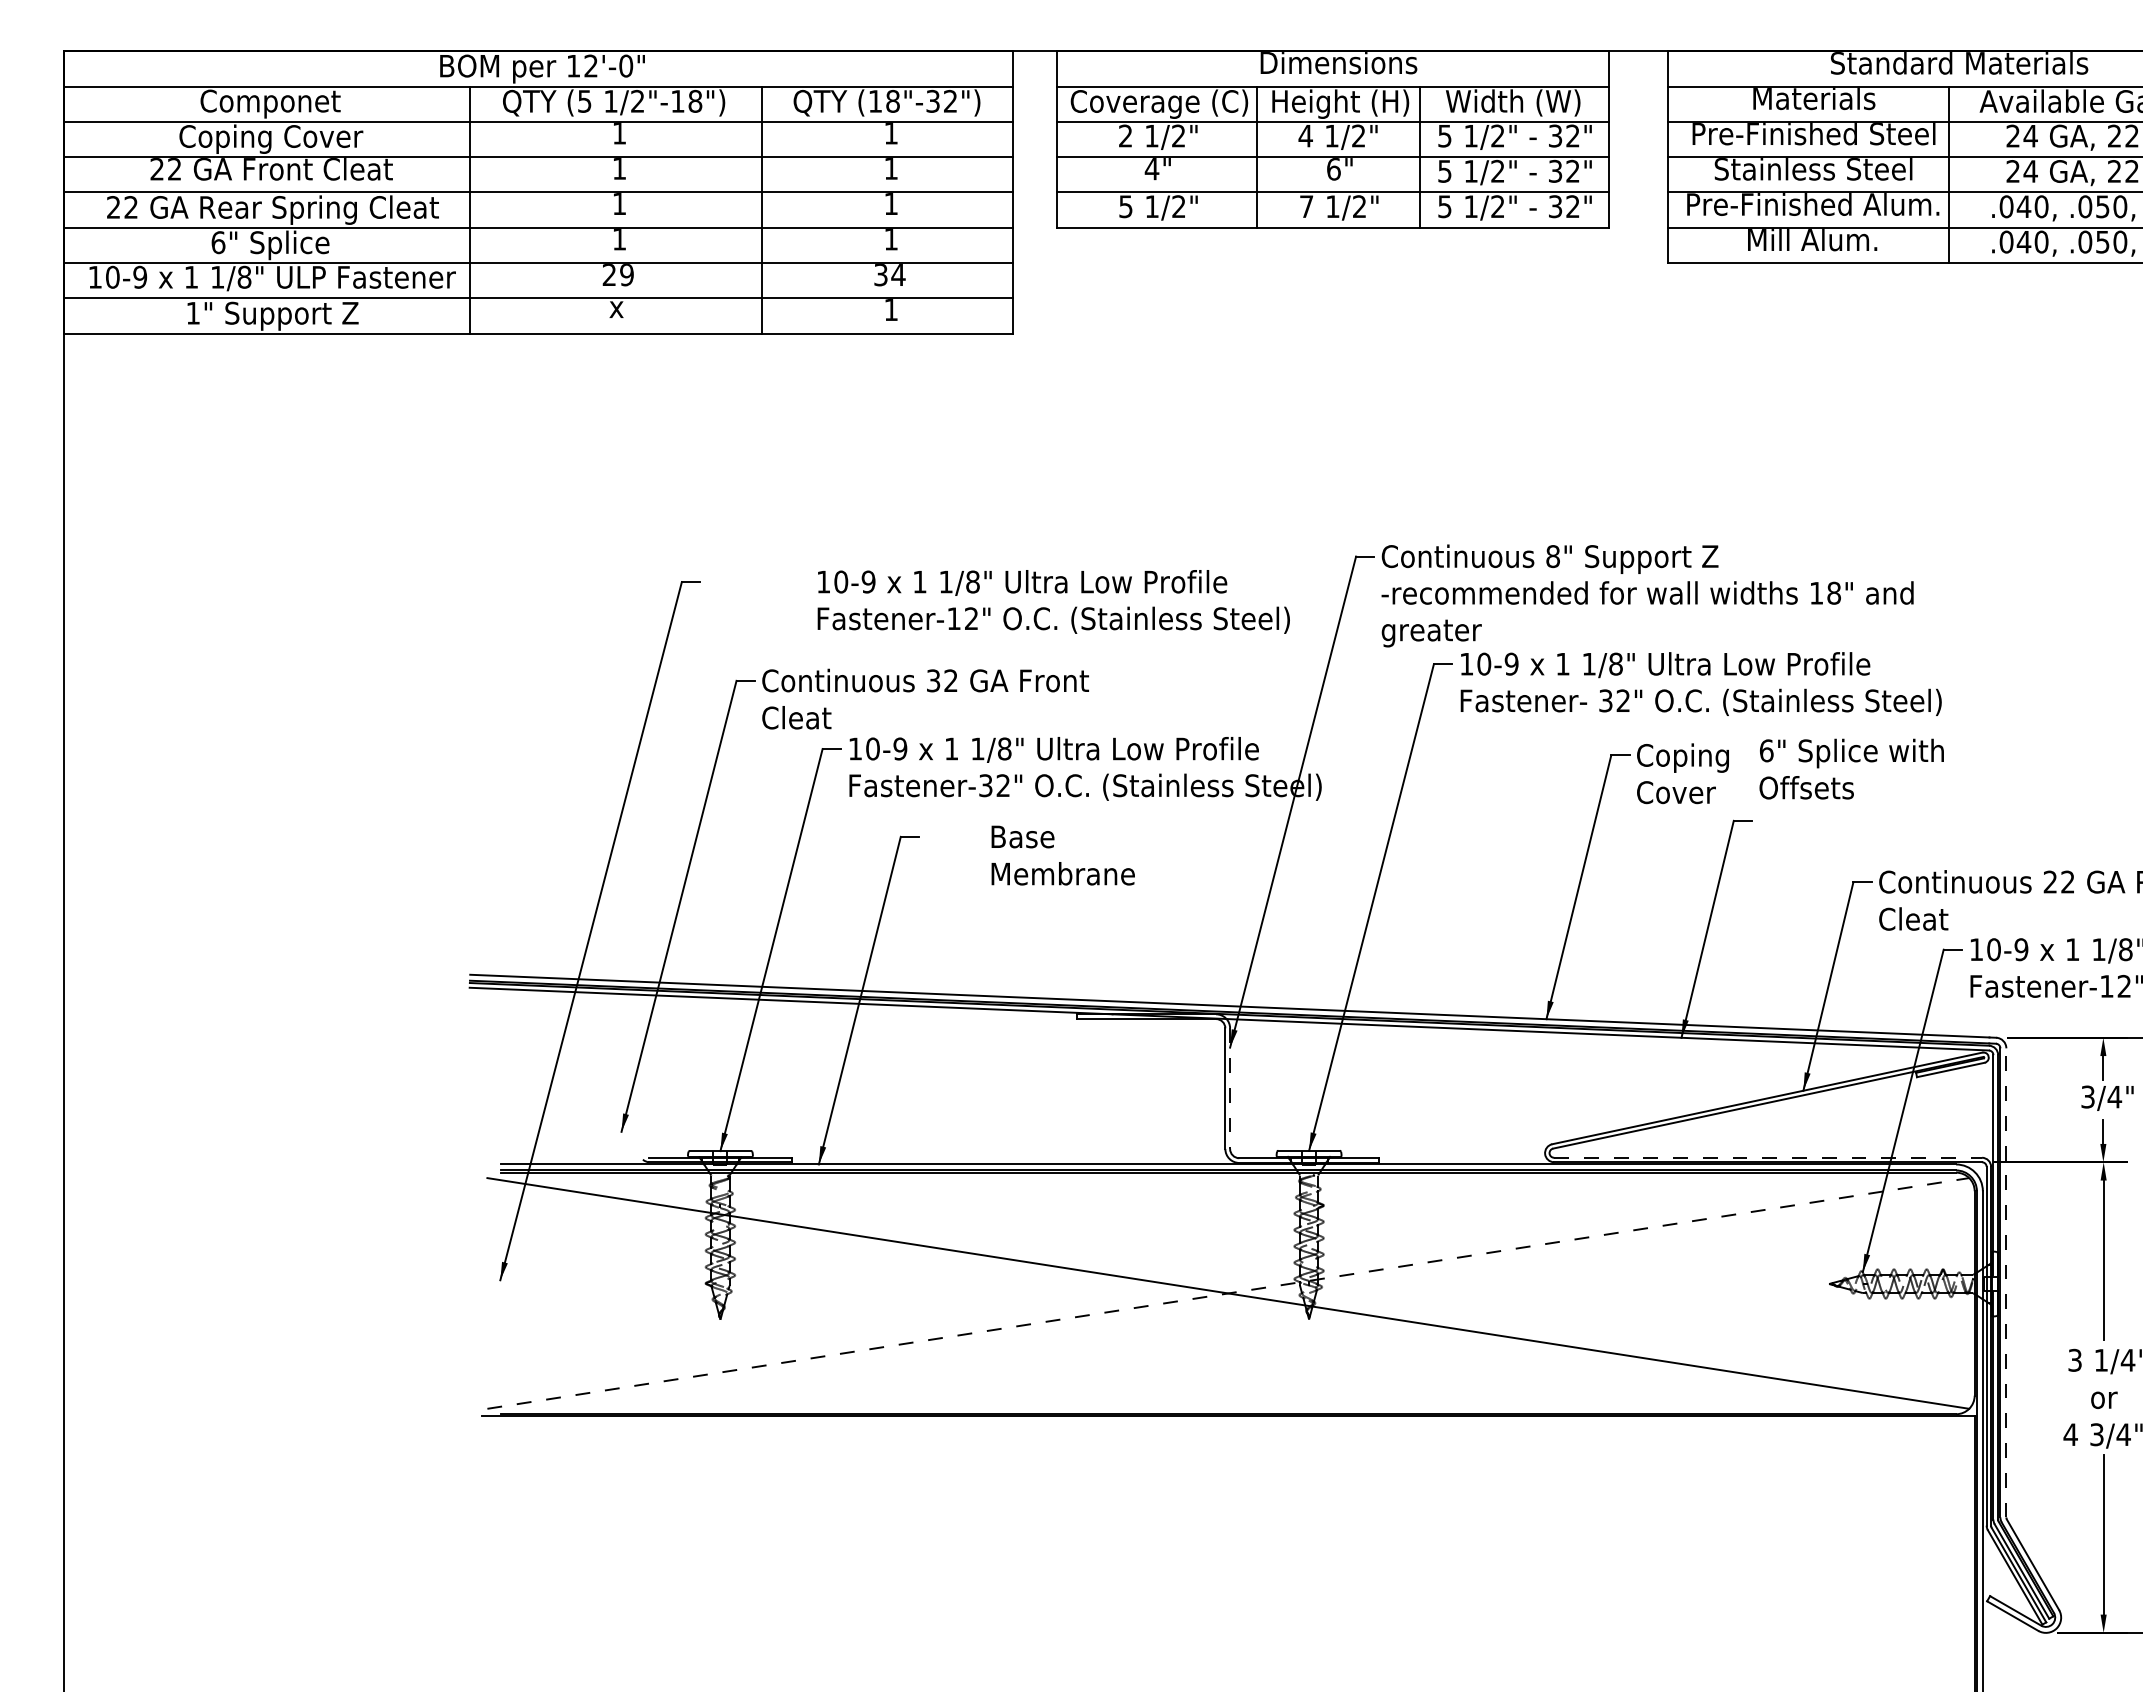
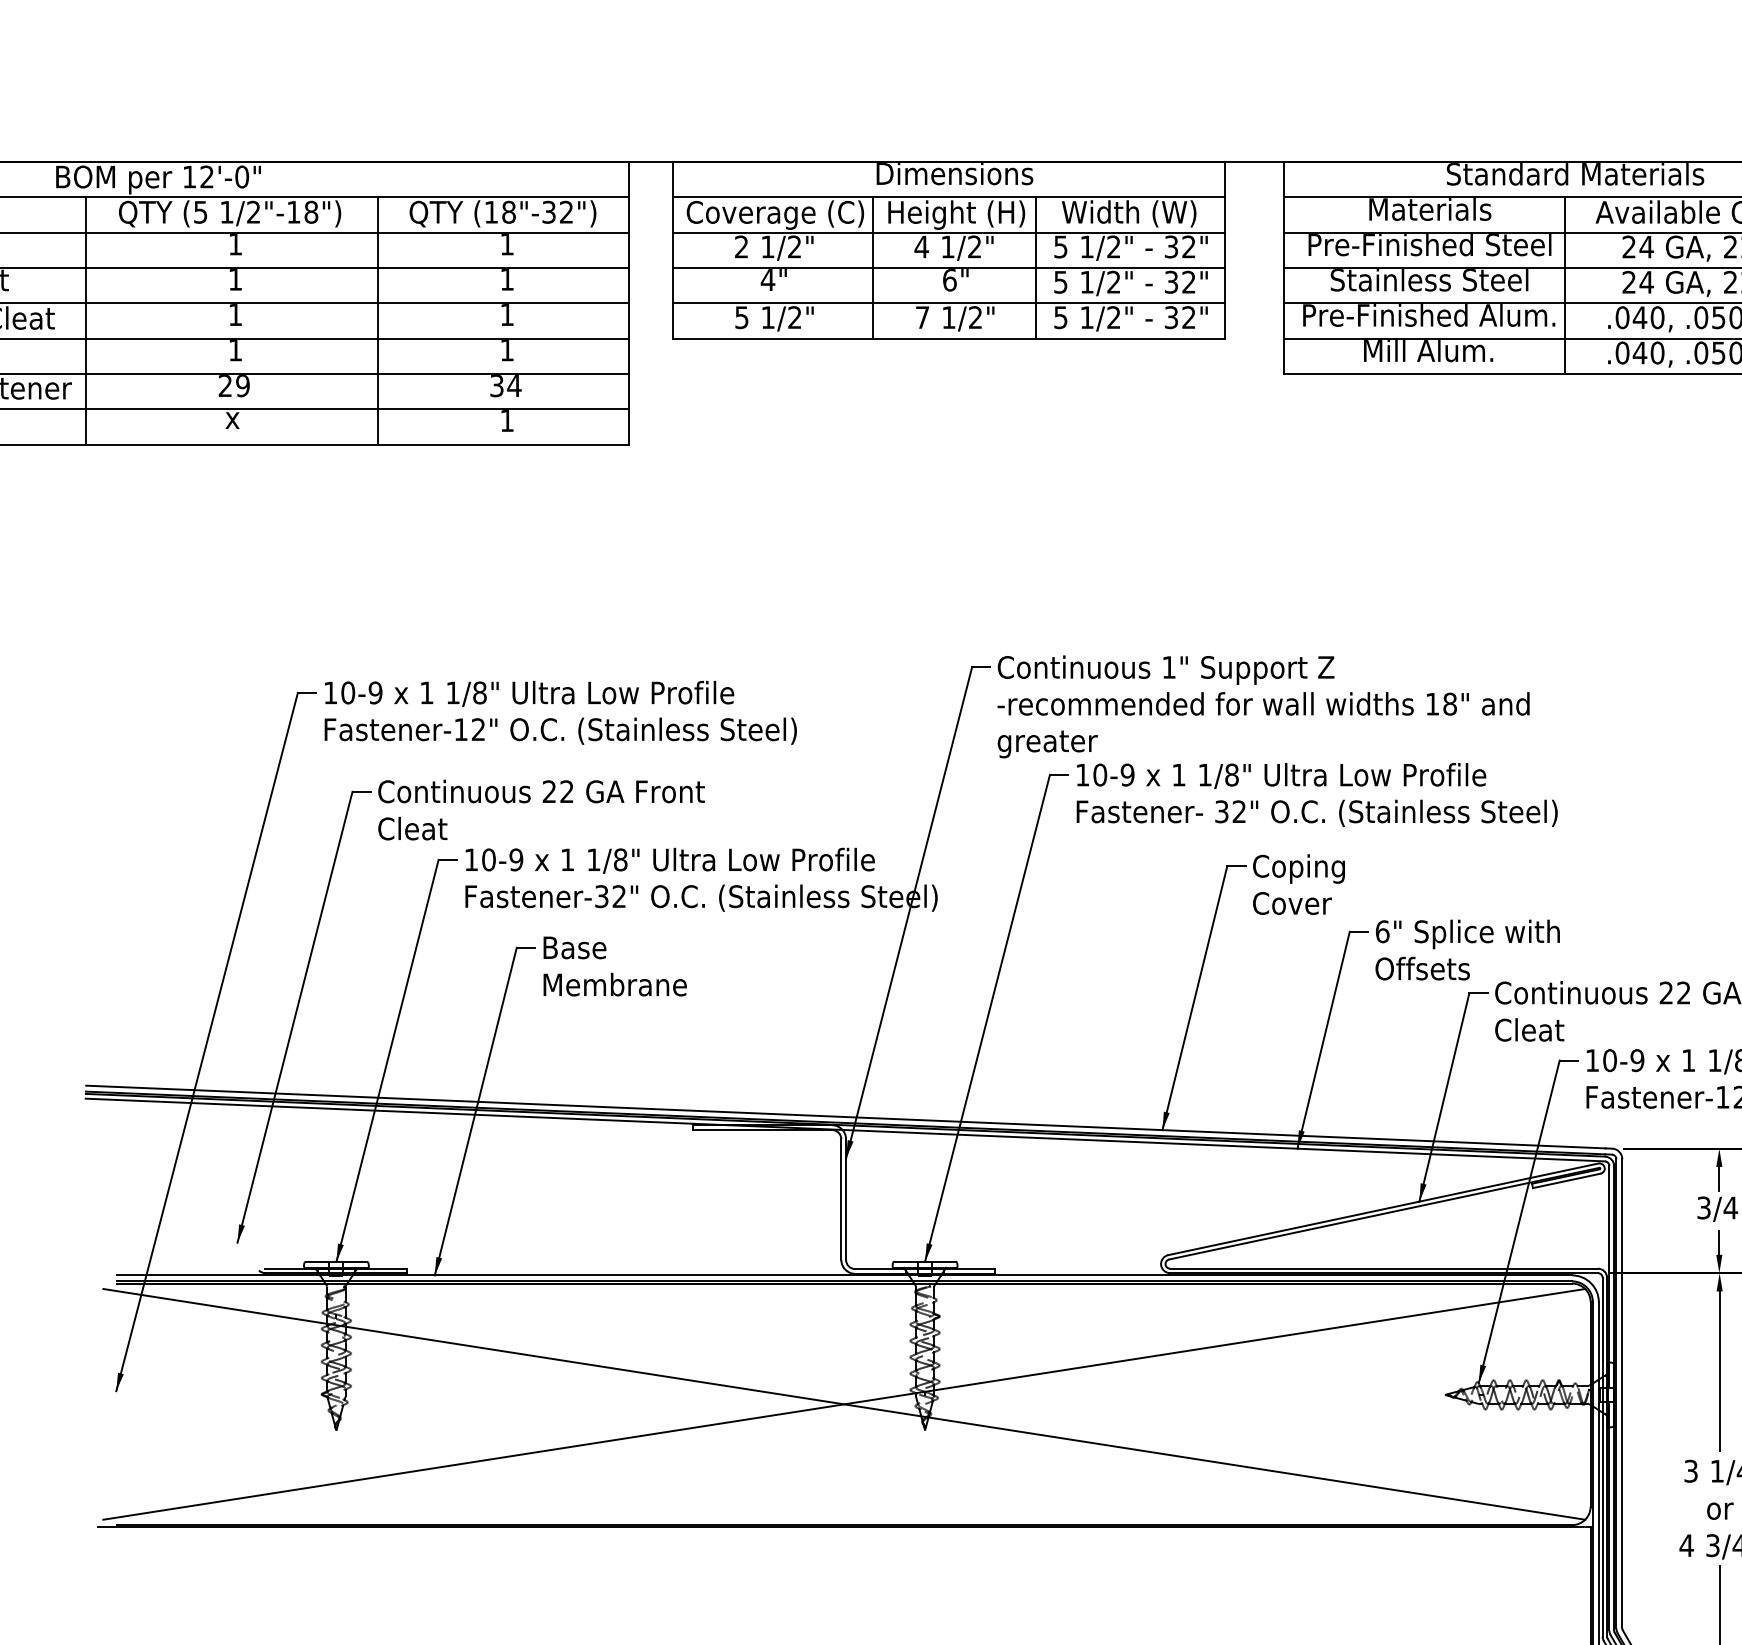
text: (1552, 556) -> (1168, 667), 8" -> 1"
text: (1053, 601) -> (560, 712), moved
text: (933, 680) -> (549, 791), 32 -> 22
text: (1851, 768) -> (1467, 949), moved
text: (1062, 855) -> (614, 966), moved
line: (1230, 1089) -> (846, 1200), dashed -> solid
line: (1768, 1157) -> (1384, 1268), dashed -> solid
line: (2006, 1282) -> (1622, 1393), dashed -> solid
line: (1228, 1293) -> (844, 1404), dashed -> solid

